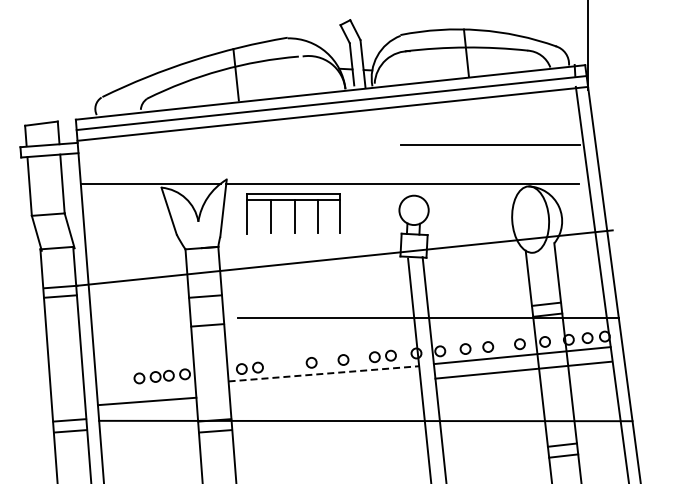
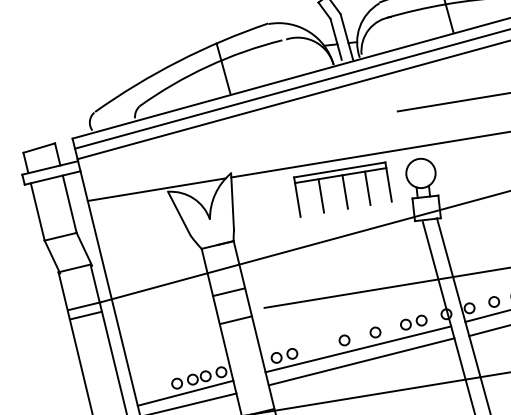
part: (293, 213) -> (342, 189), moved
line: (323, 373) -> (357, 349), dashed -> solid
line: (324, 386) -> (361, 361), added
line: (146, 388) -> (185, 392), added

